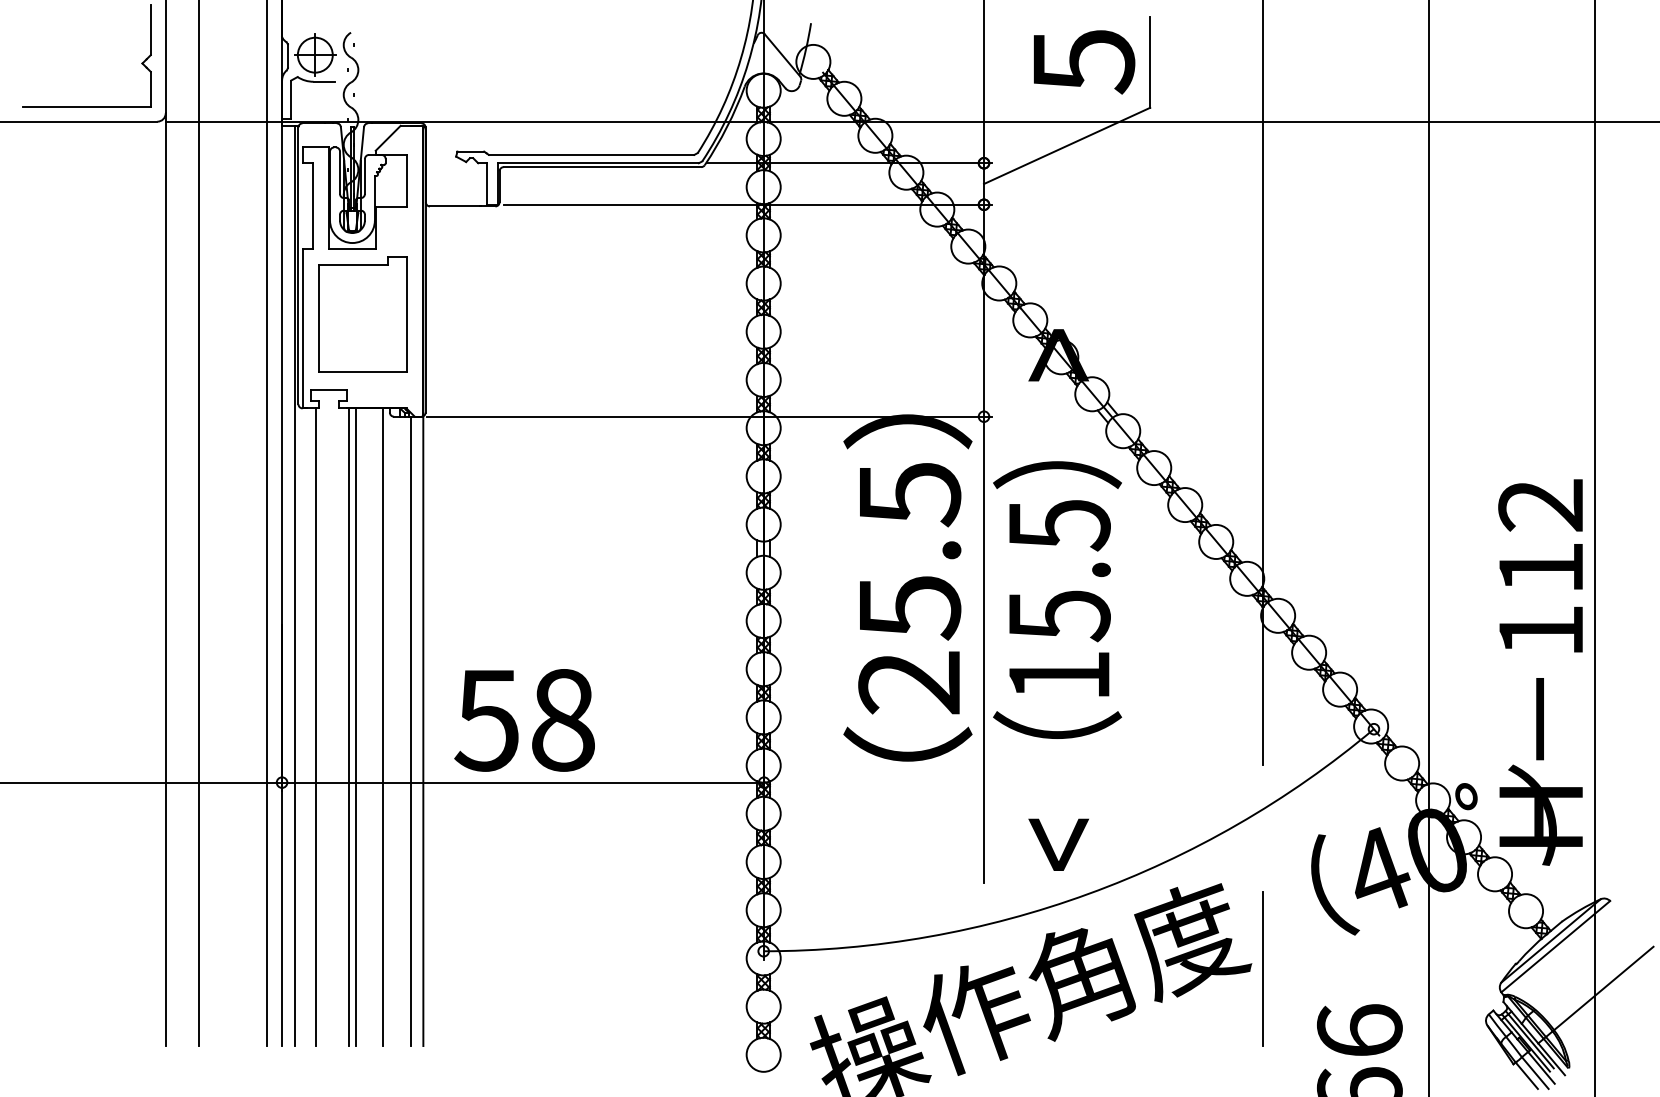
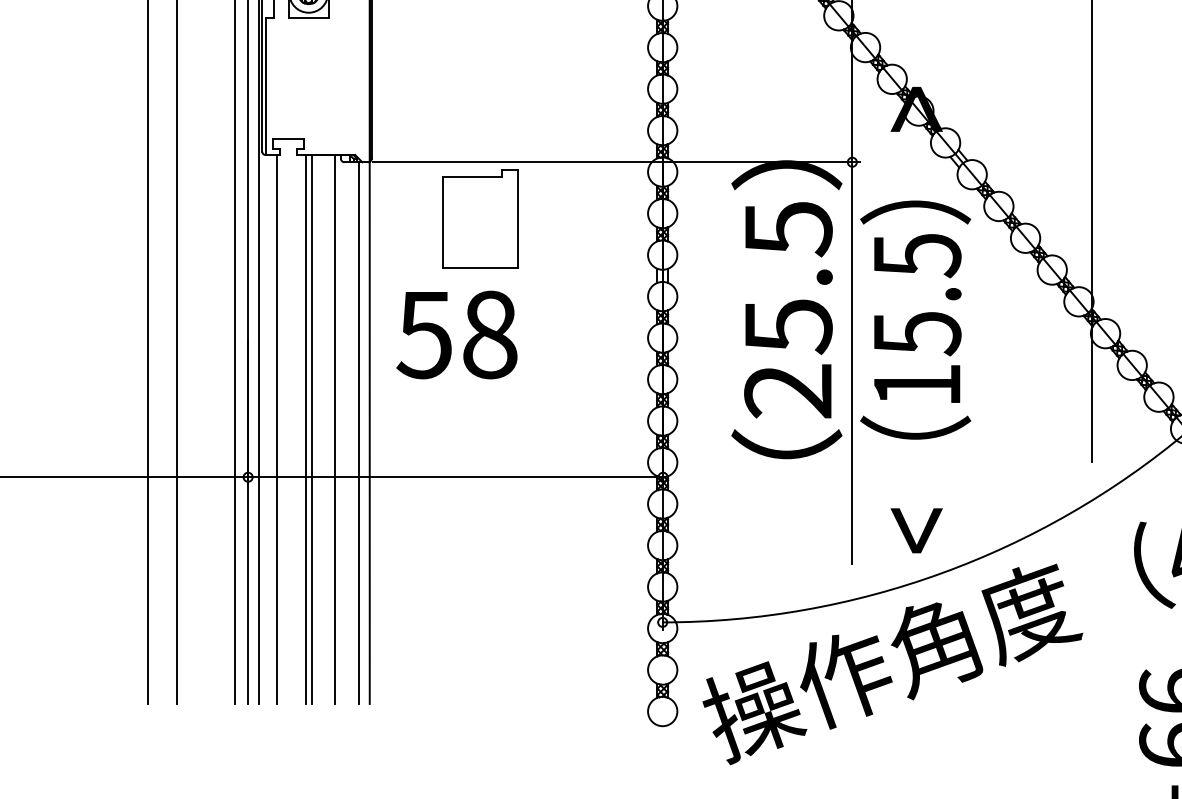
part: (362, 314) -> (480, 218), moved
text: (524, 720) -> (456, 335), moved
line: (1262, 968) -> (1092, 637), removed

